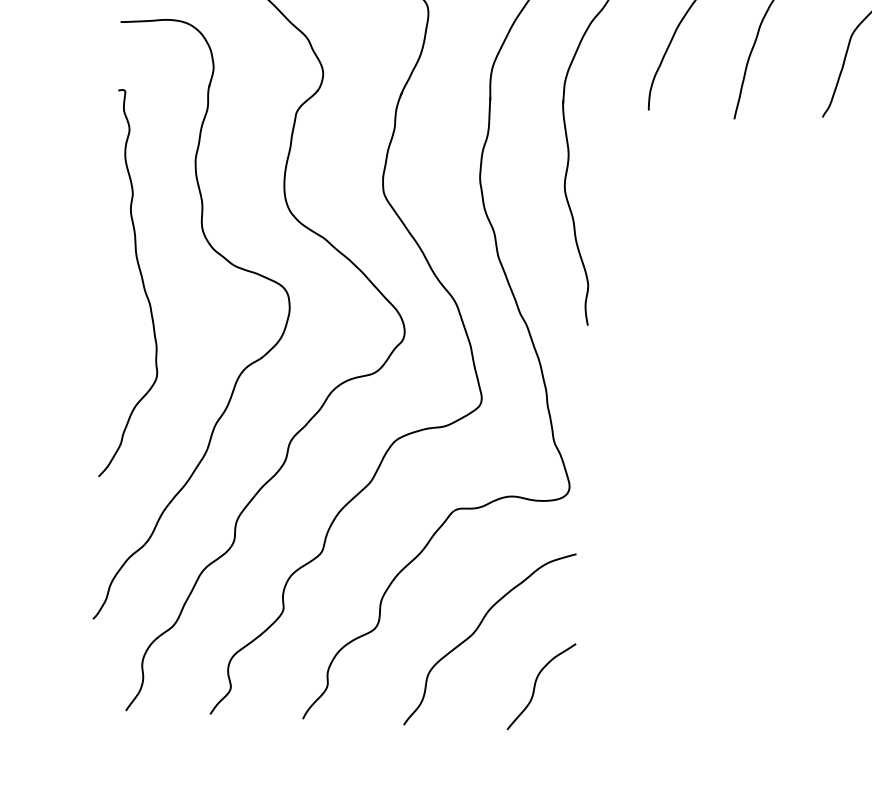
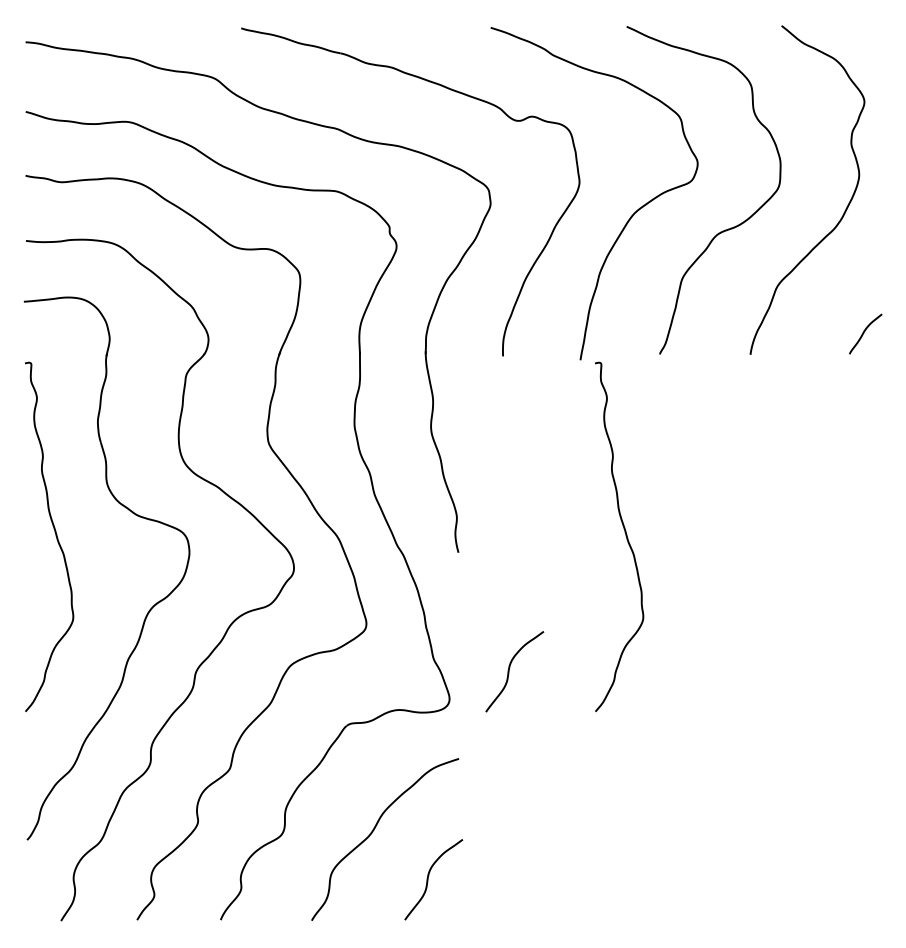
curve: (774, 317) -> (625, 536), added
curve: (637, 460) -> (509, 671), added

